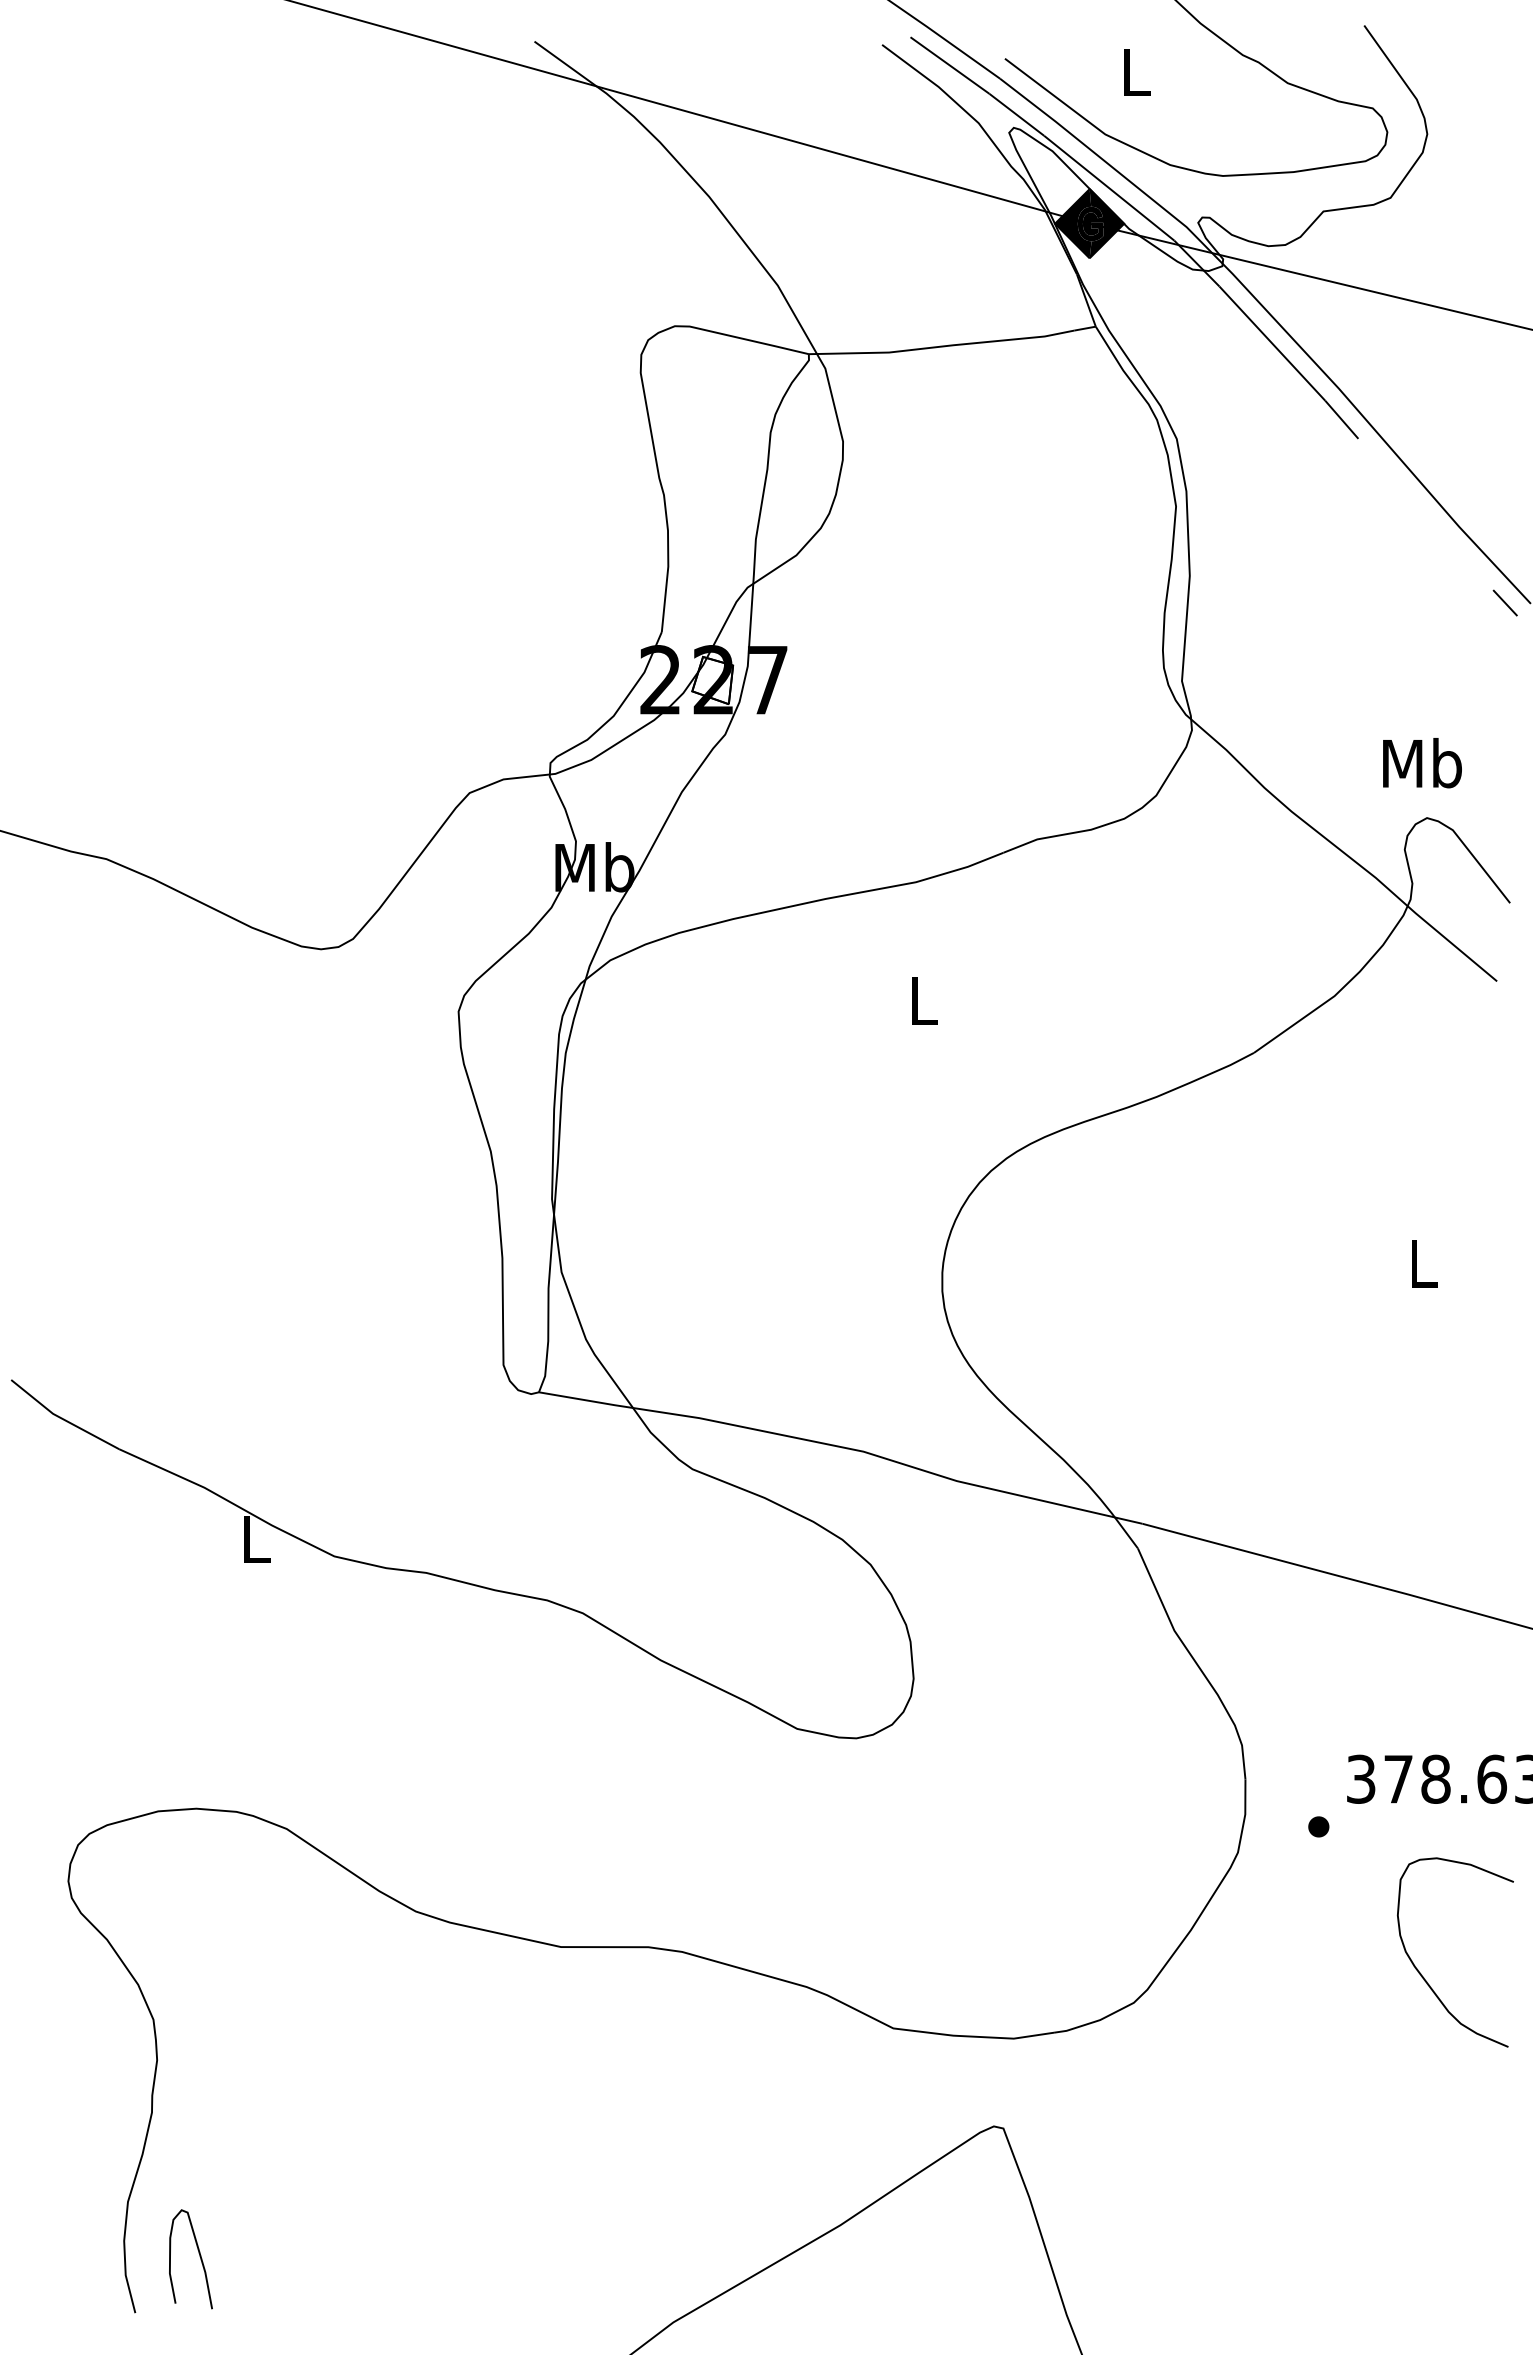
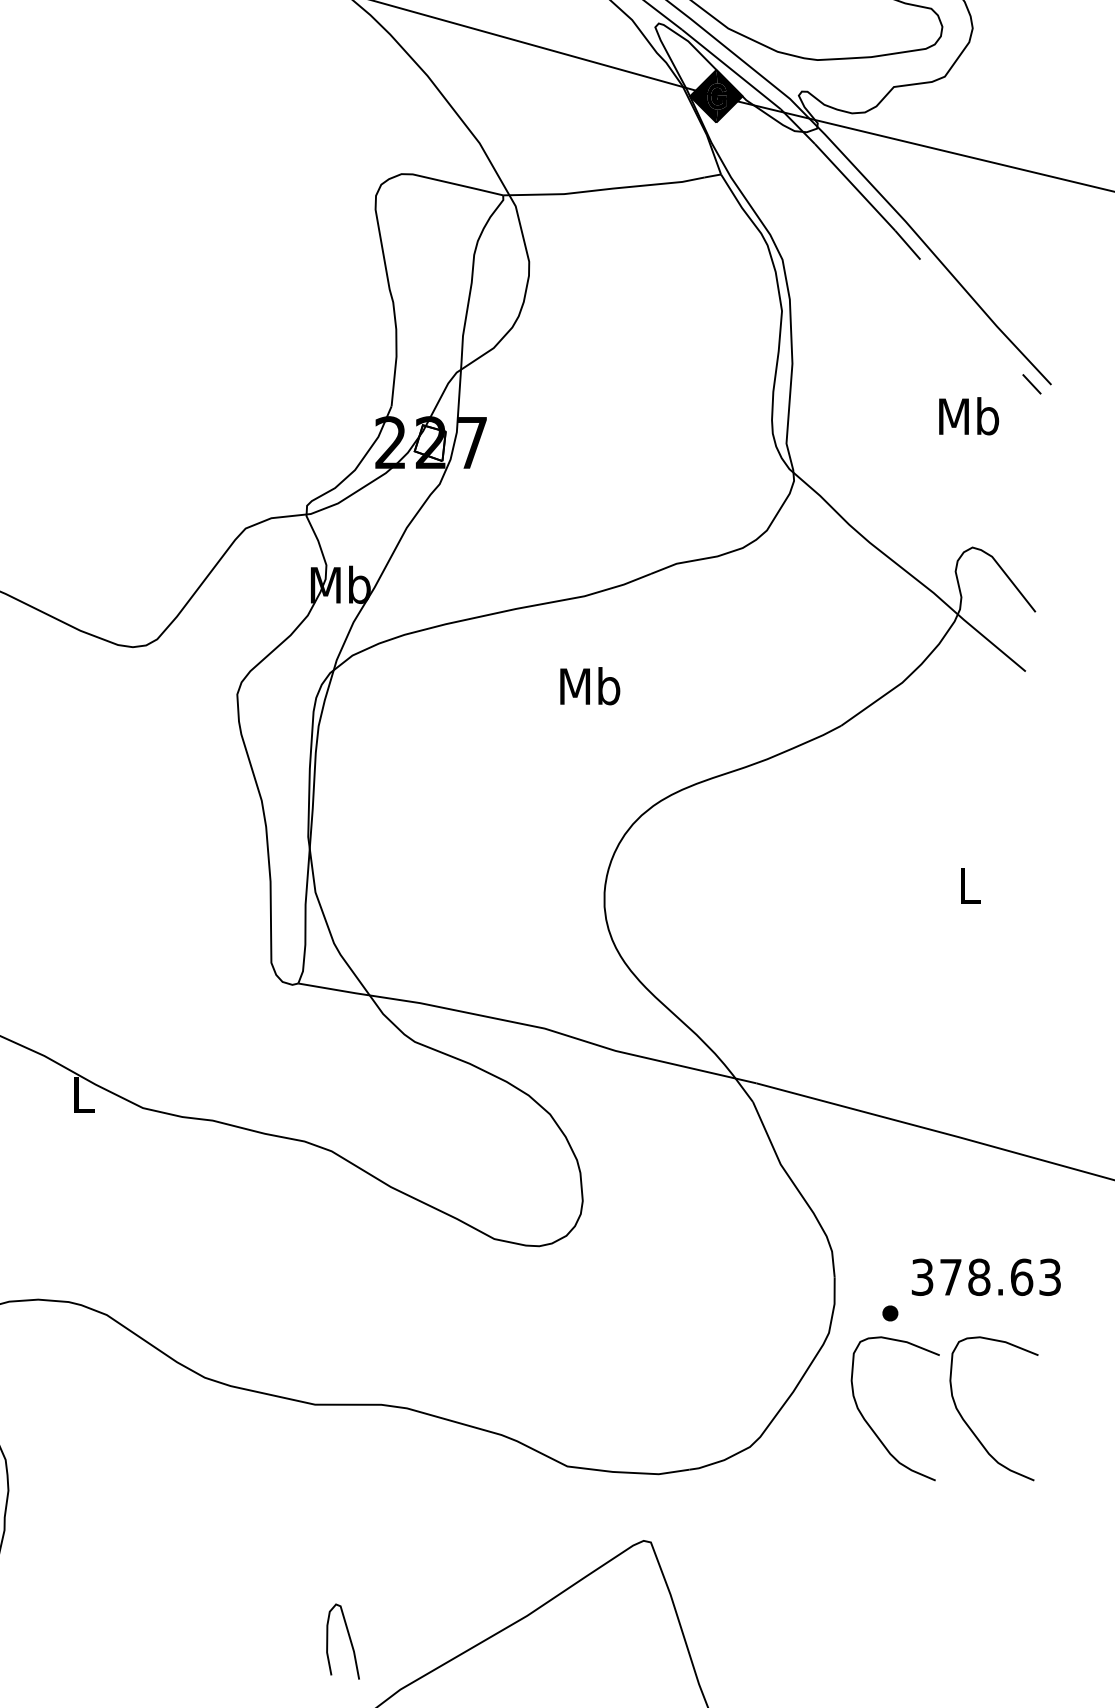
text: (1422, 763) -> (969, 416), moved
text: (923, 1000) -> (590, 686), L -> Mb
curve: (1294, 1977) -> (871, 1427), added
curve: (199, 2256) -> (349, 1639), moved

